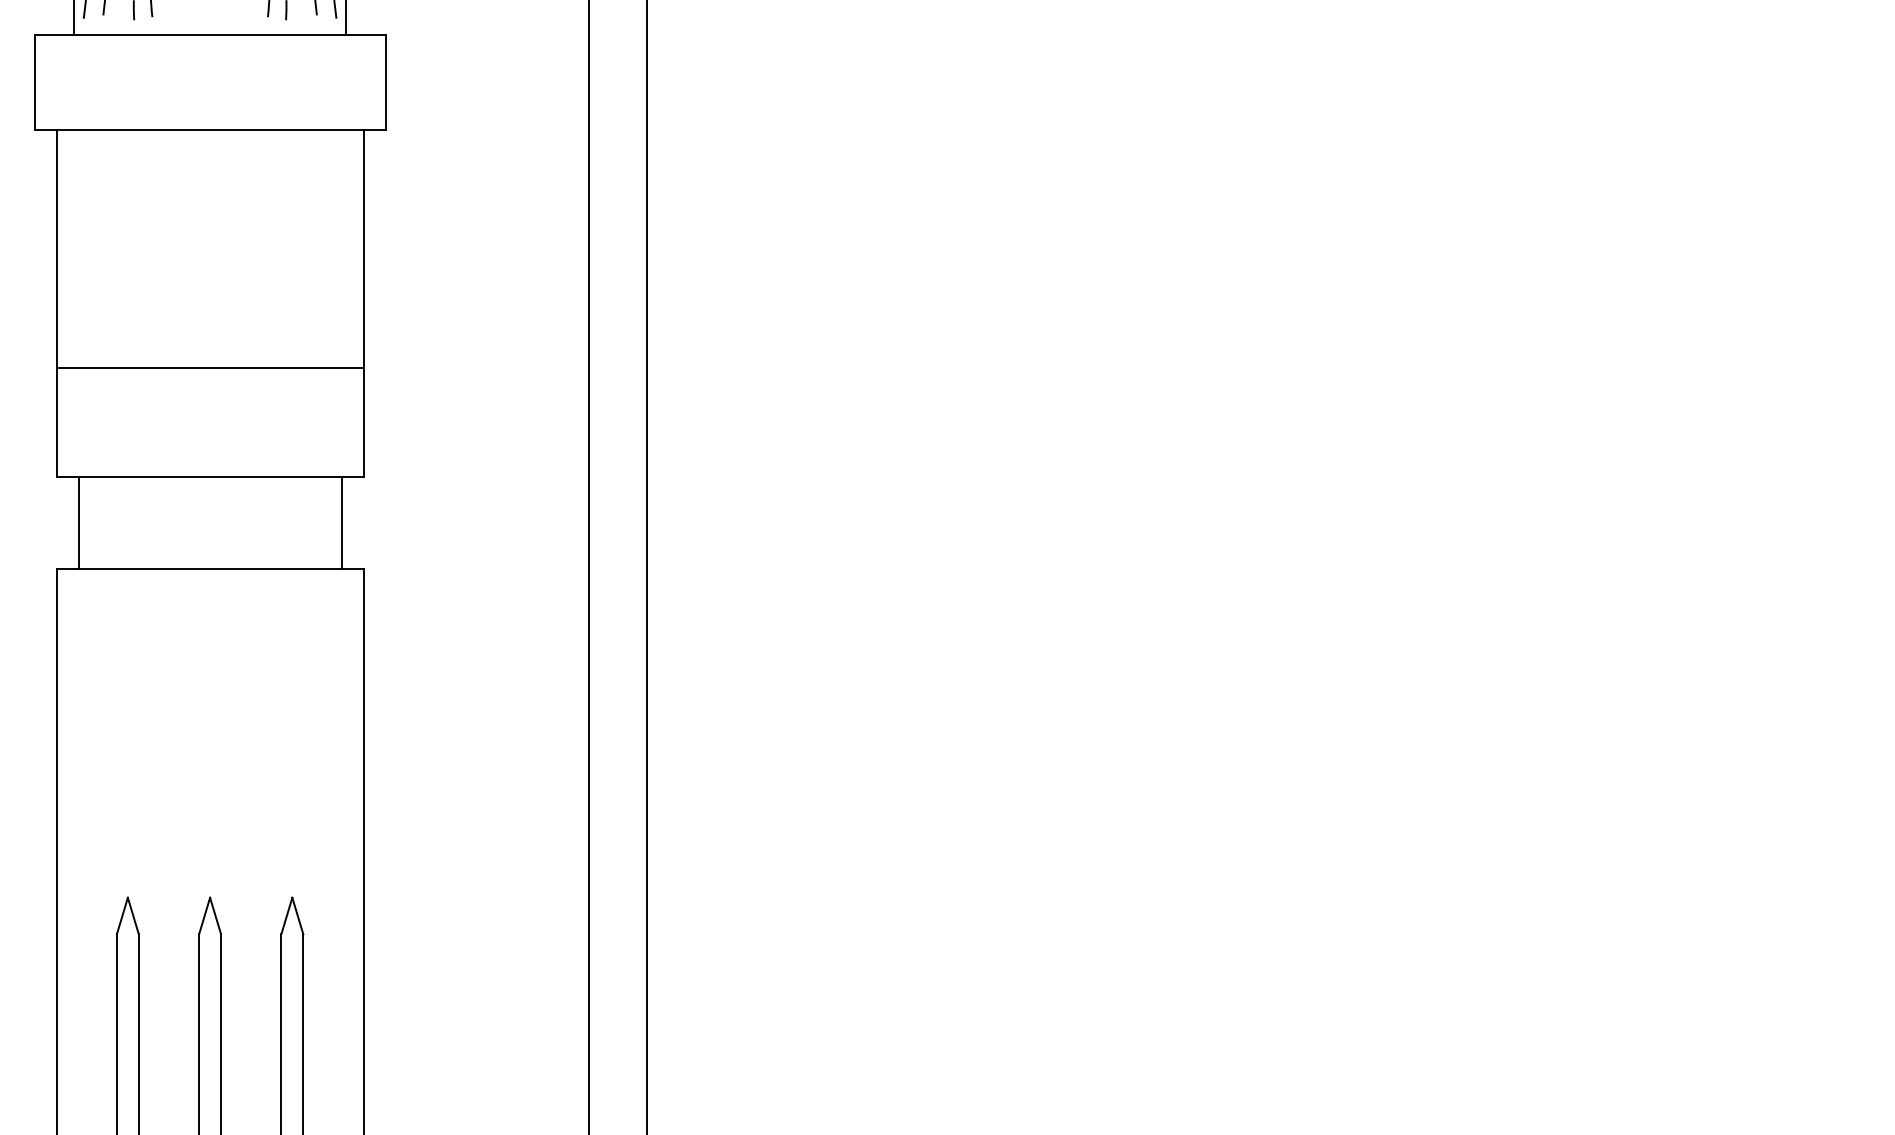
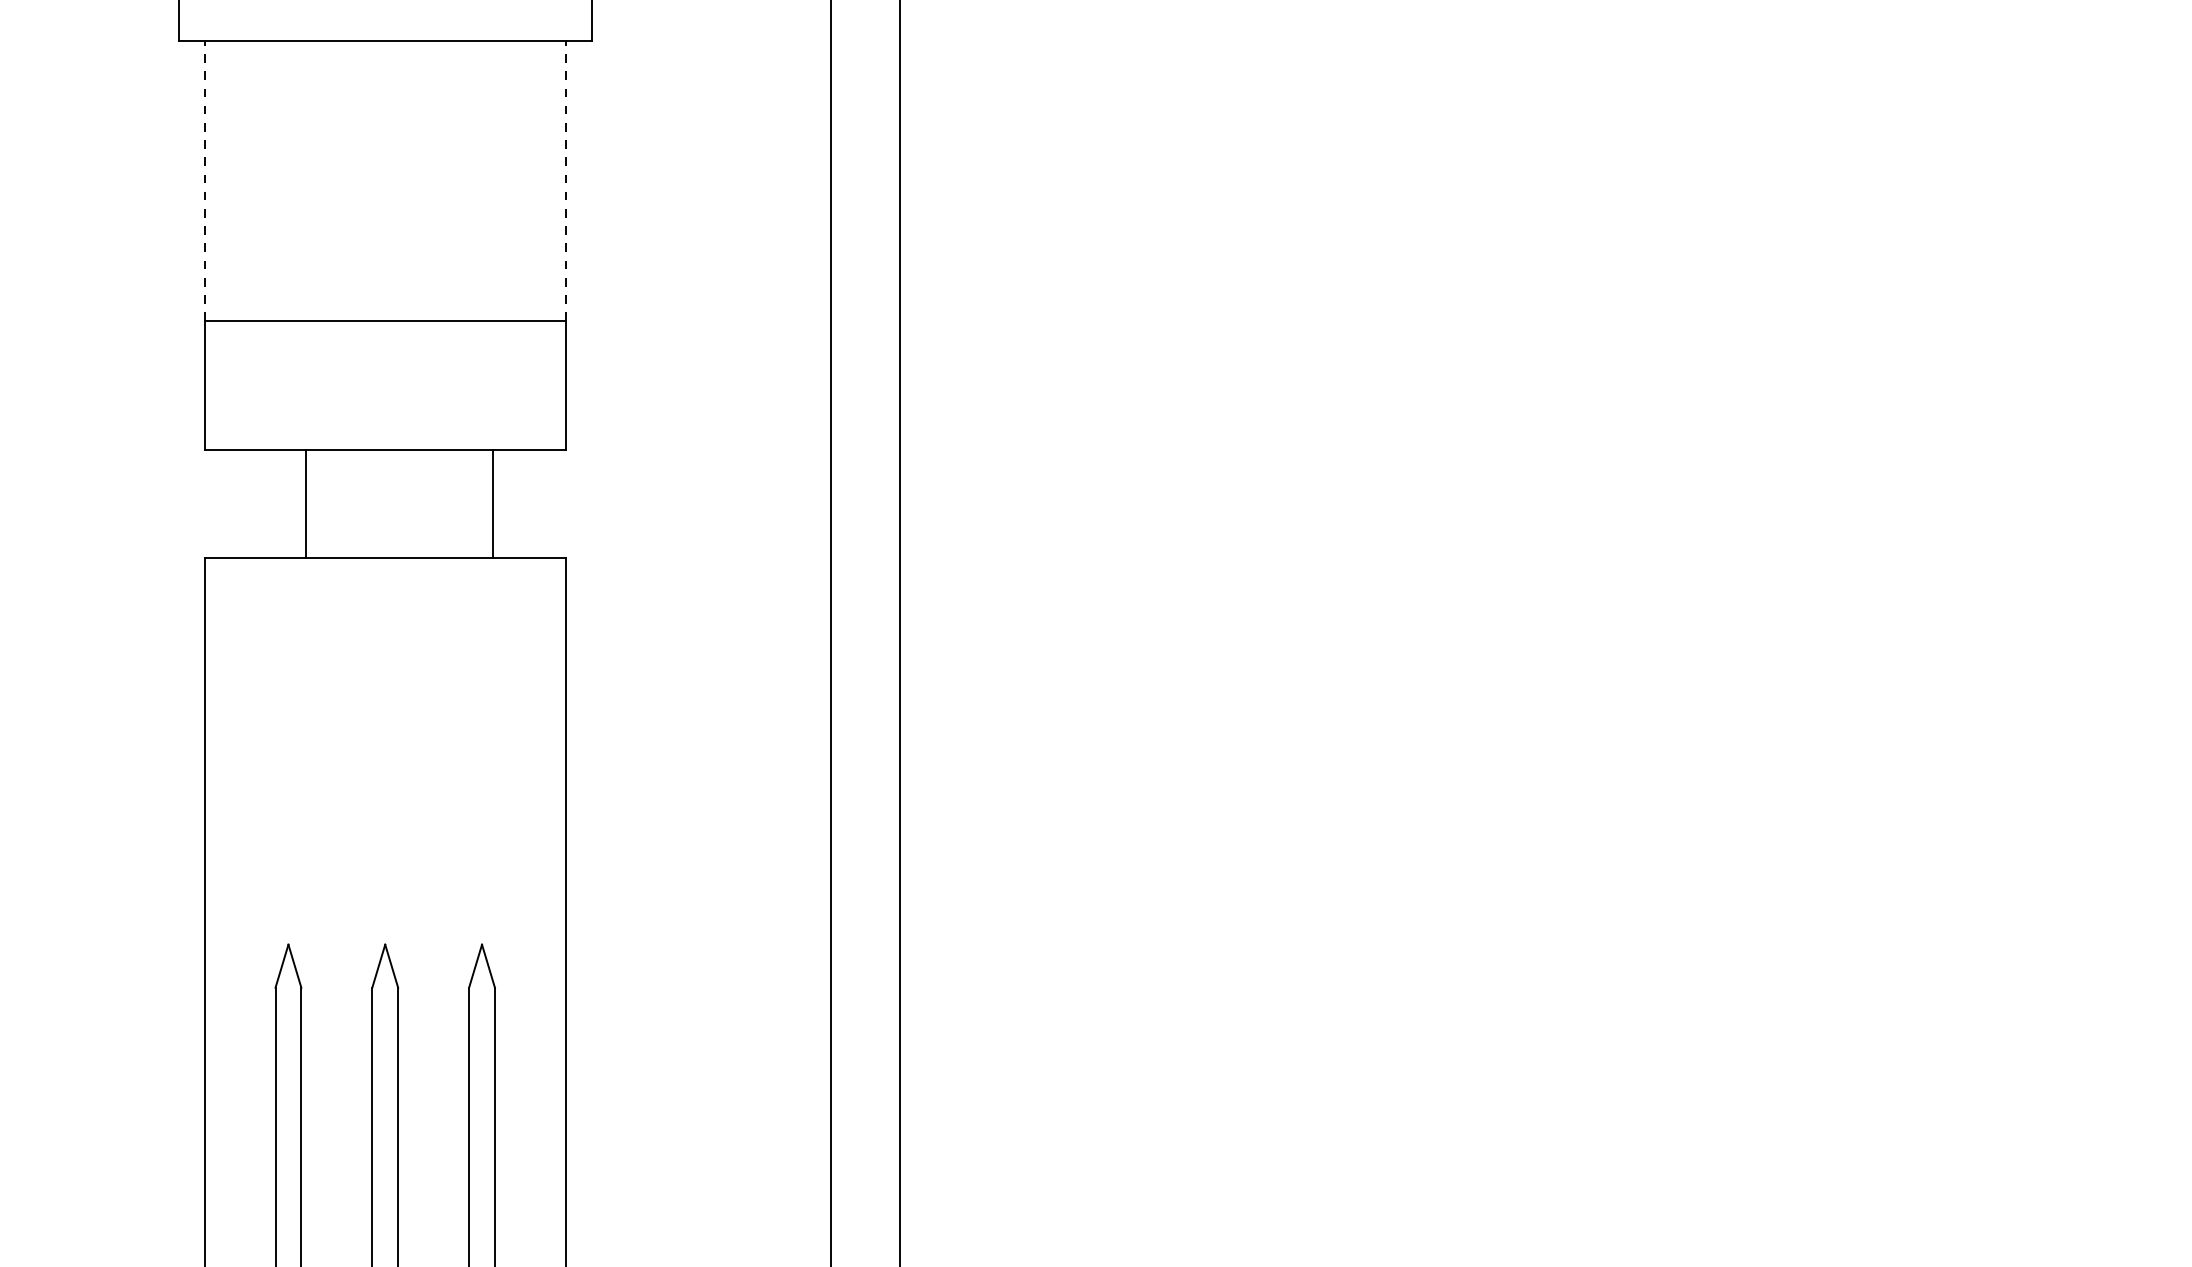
line: (56, 249) -> (204, 181), solid -> dashed
line: (363, 249) -> (565, 181), solid -> dashed
line: (78, 522) -> (305, 503), moved
line: (341, 522) -> (492, 503), moved

